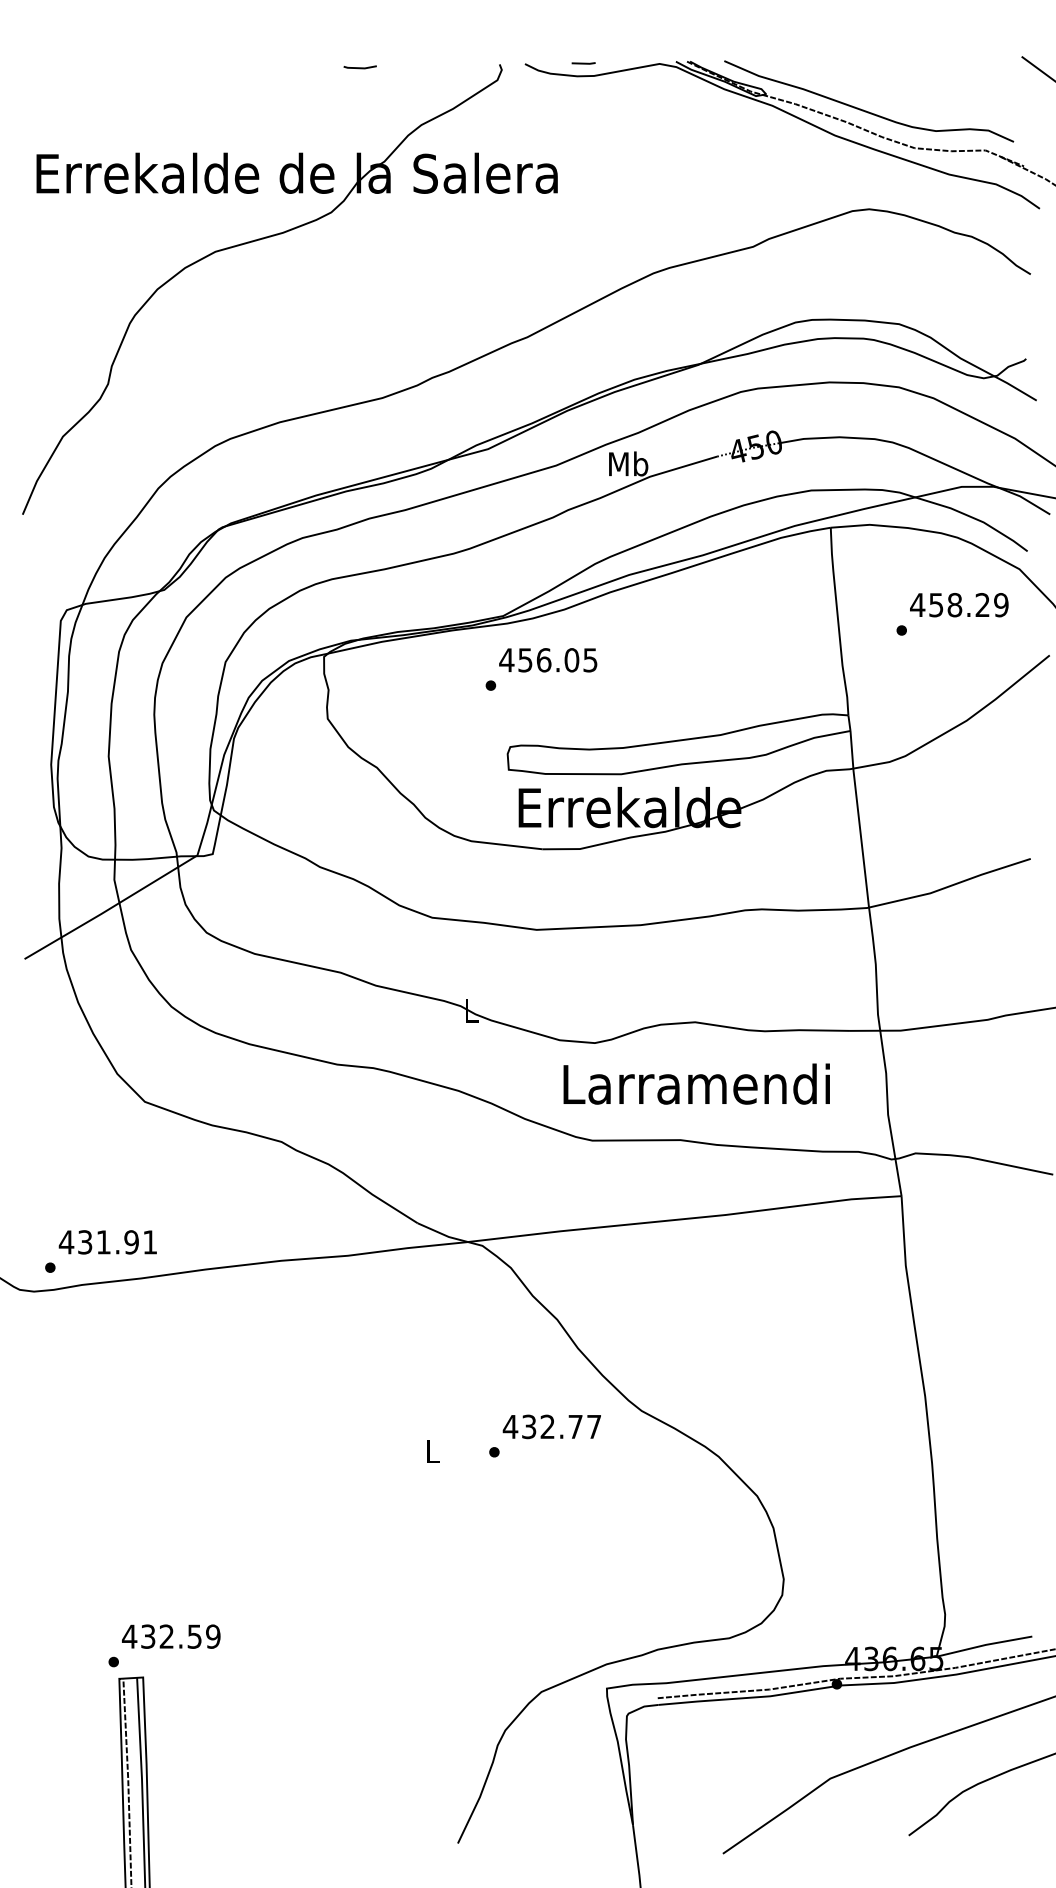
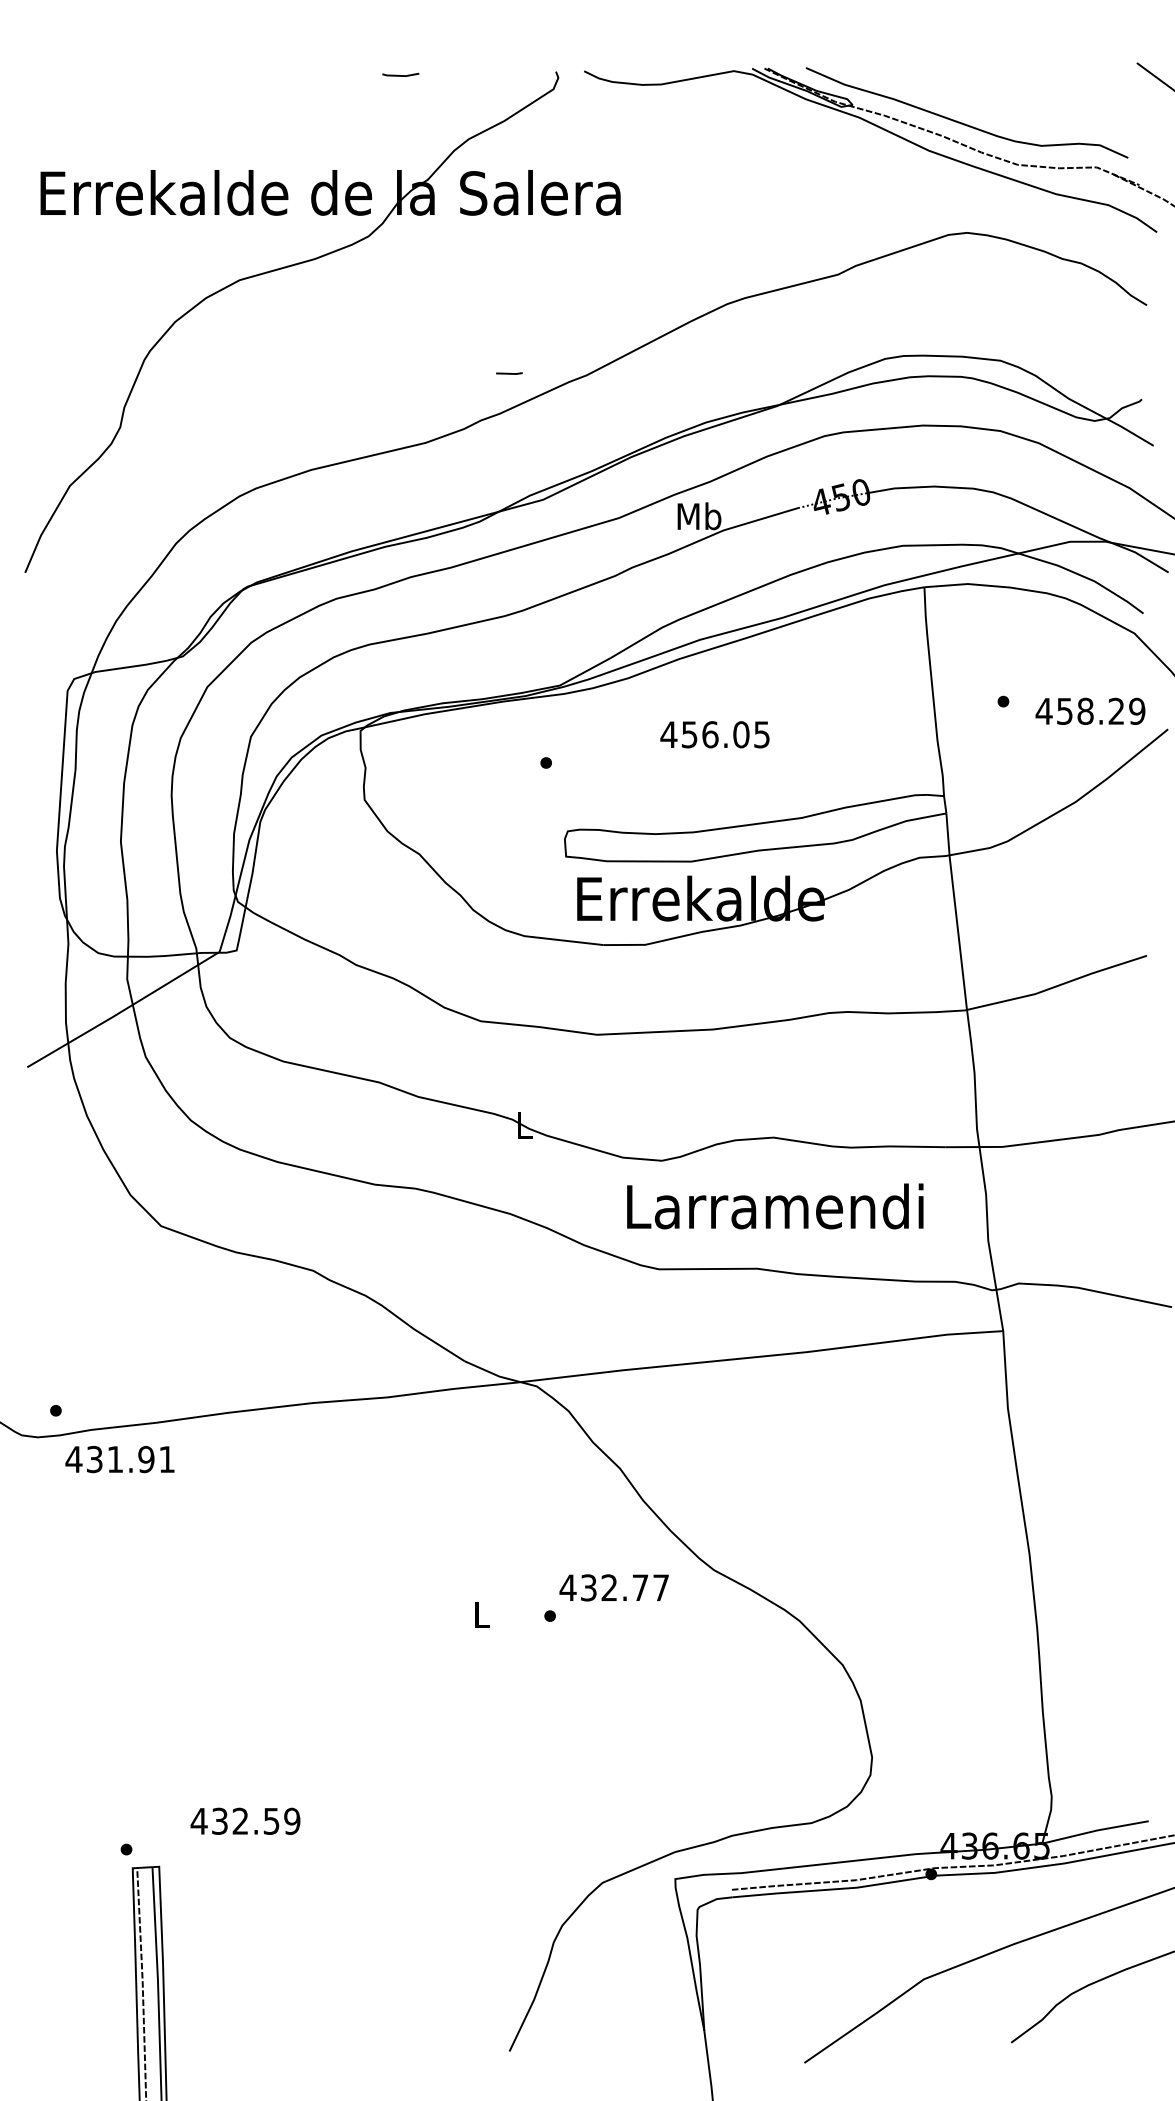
line: (583, 63) -> (509, 373), moved
text: (959, 604) -> (1090, 710), moved
text: (547, 660) -> (714, 734), moved
text: (107, 1242) -> (119, 1459), moved
text: (171, 1635) -> (245, 1820), moved

